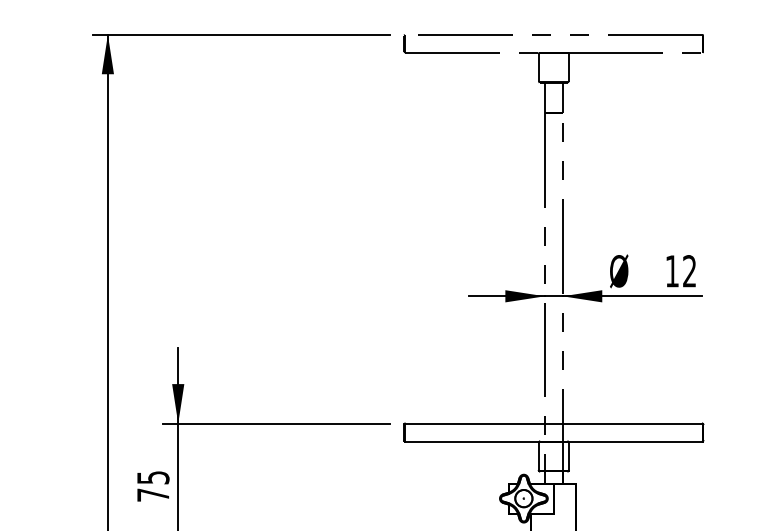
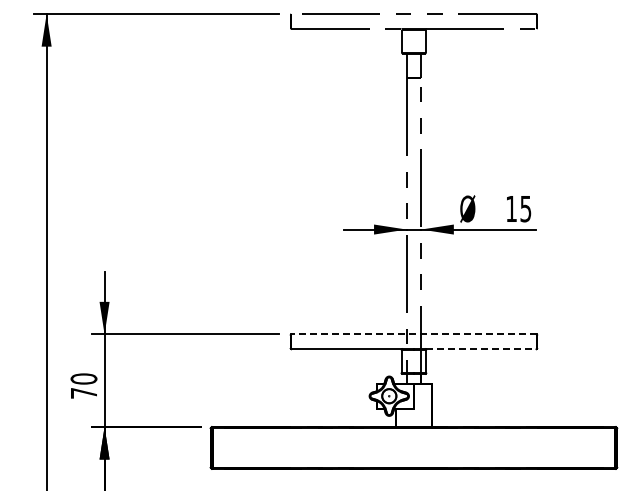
text: (689, 270) -> (525, 208), 12 -> 15
line: (553, 423) -> (413, 334), solid -> dashed
line: (635, 441) -> (481, 349), solid -> dashed
text: (152, 477) -> (83, 378), 75 -> 70

